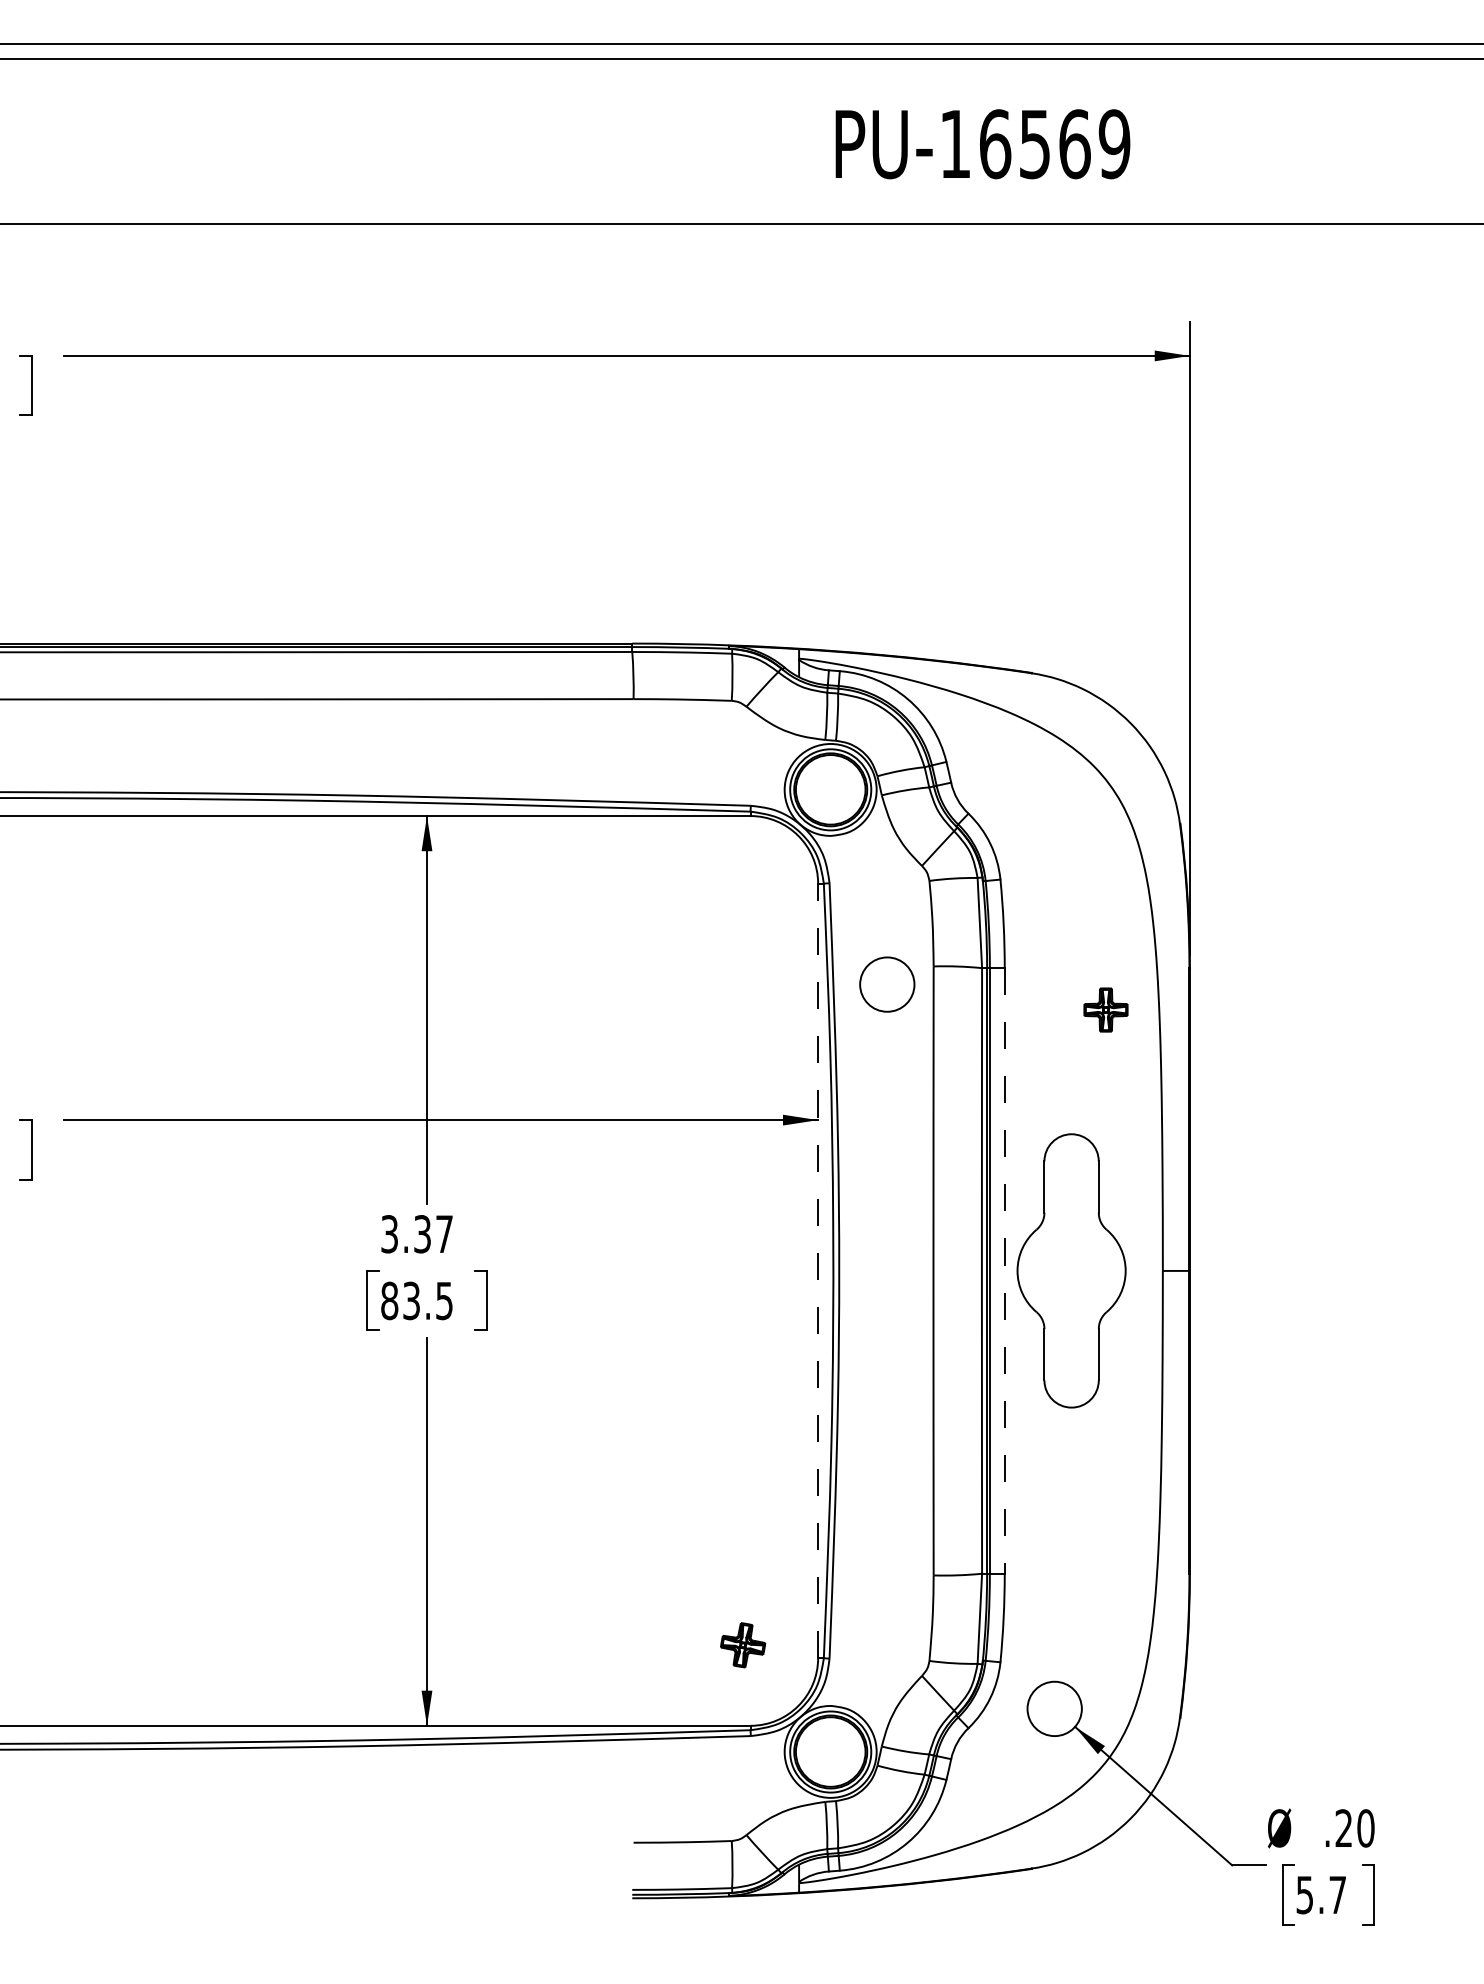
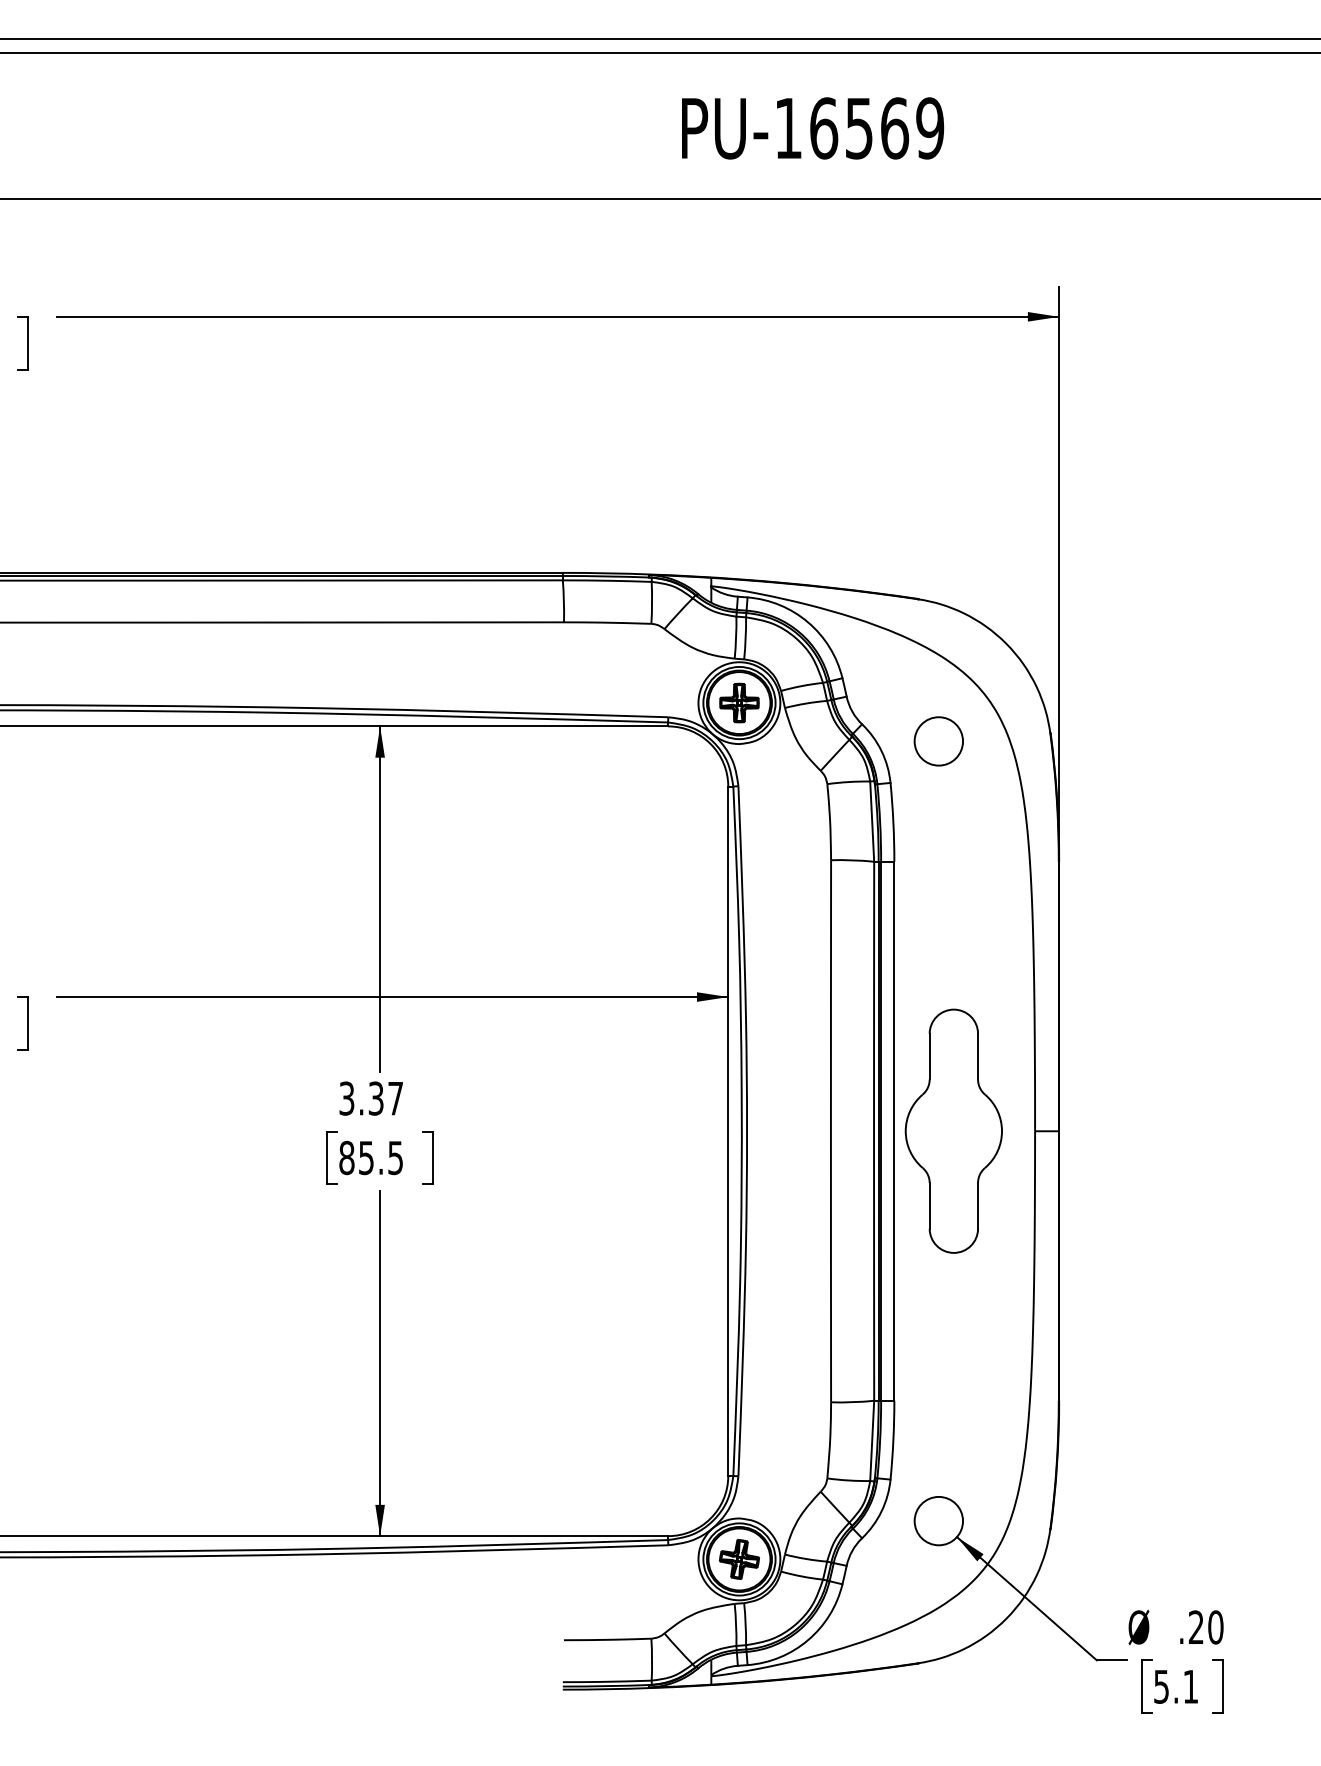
text: (983, 144) -> (813, 128), moved
circle: (886, 984) -> (938, 741), moved
part: (1106, 1009) -> (739, 702), moved
line: (818, 1271) -> (728, 1131), dashed -> solid
line: (1004, 1271) -> (894, 1131), dashed -> solid
text: (411, 1300) -> (366, 1157), 83.5 -> 85.5
part: (743, 1645) -> (739, 1559), moved
text: (1337, 1894) -> (1190, 1686), 5.7 -> 5.1

